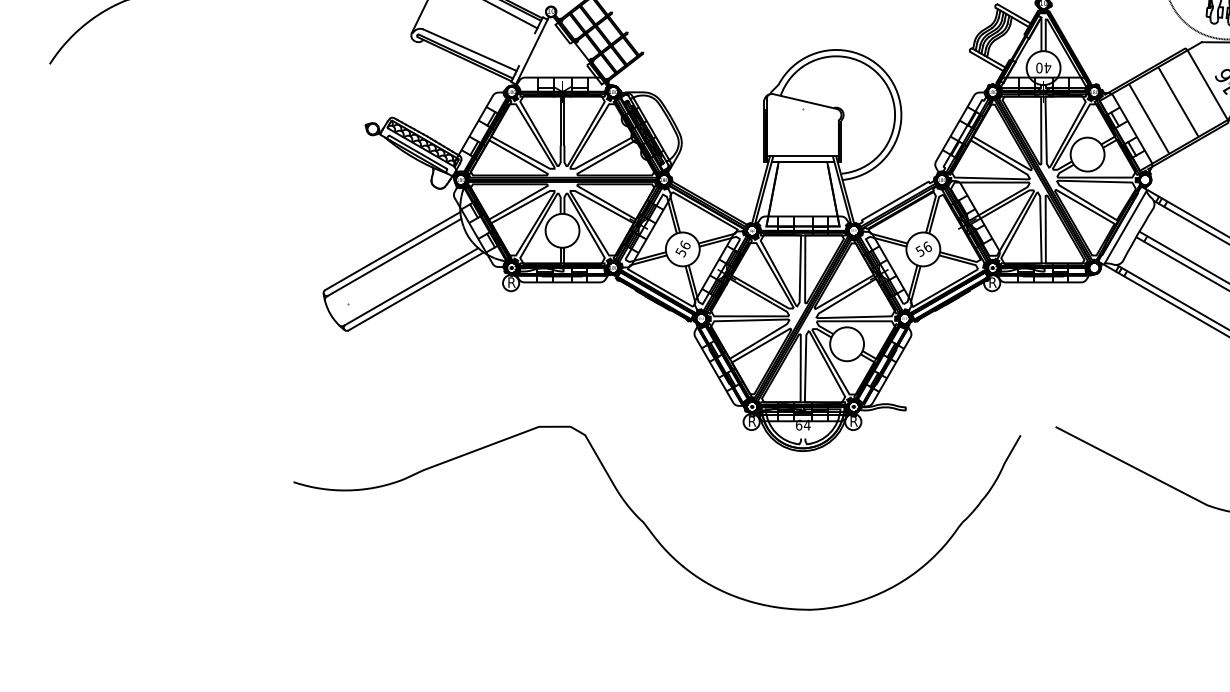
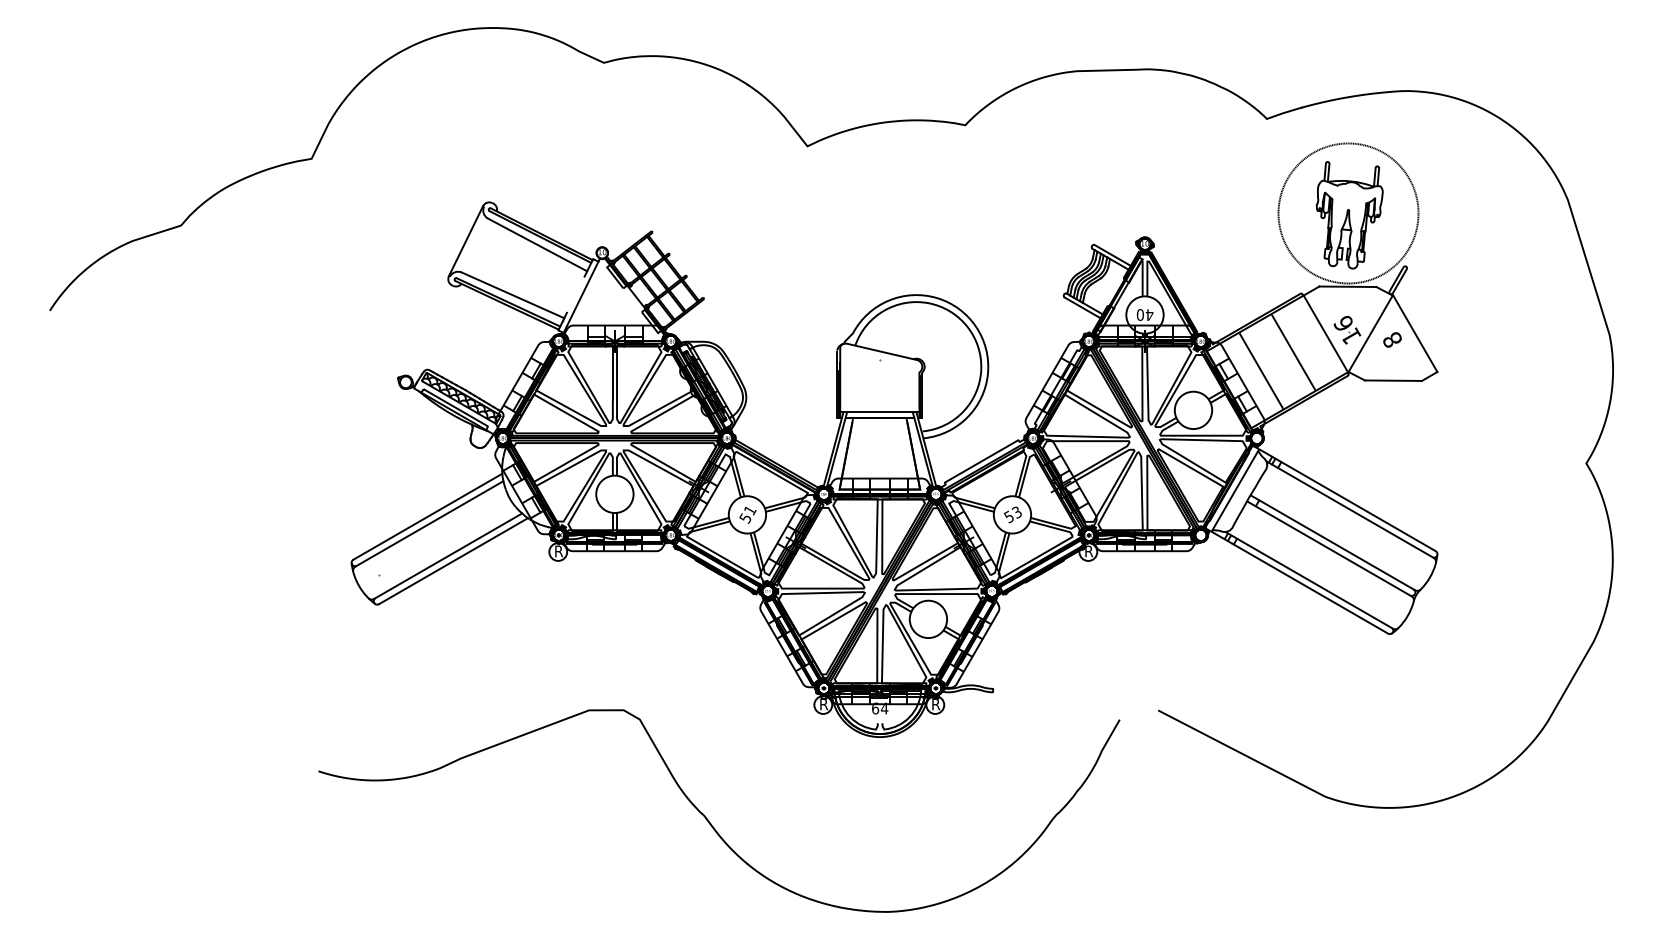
text: (685, 245) -> (750, 510), 56 -> 51
text: (926, 247) -> (1016, 512), 56 -> 53

